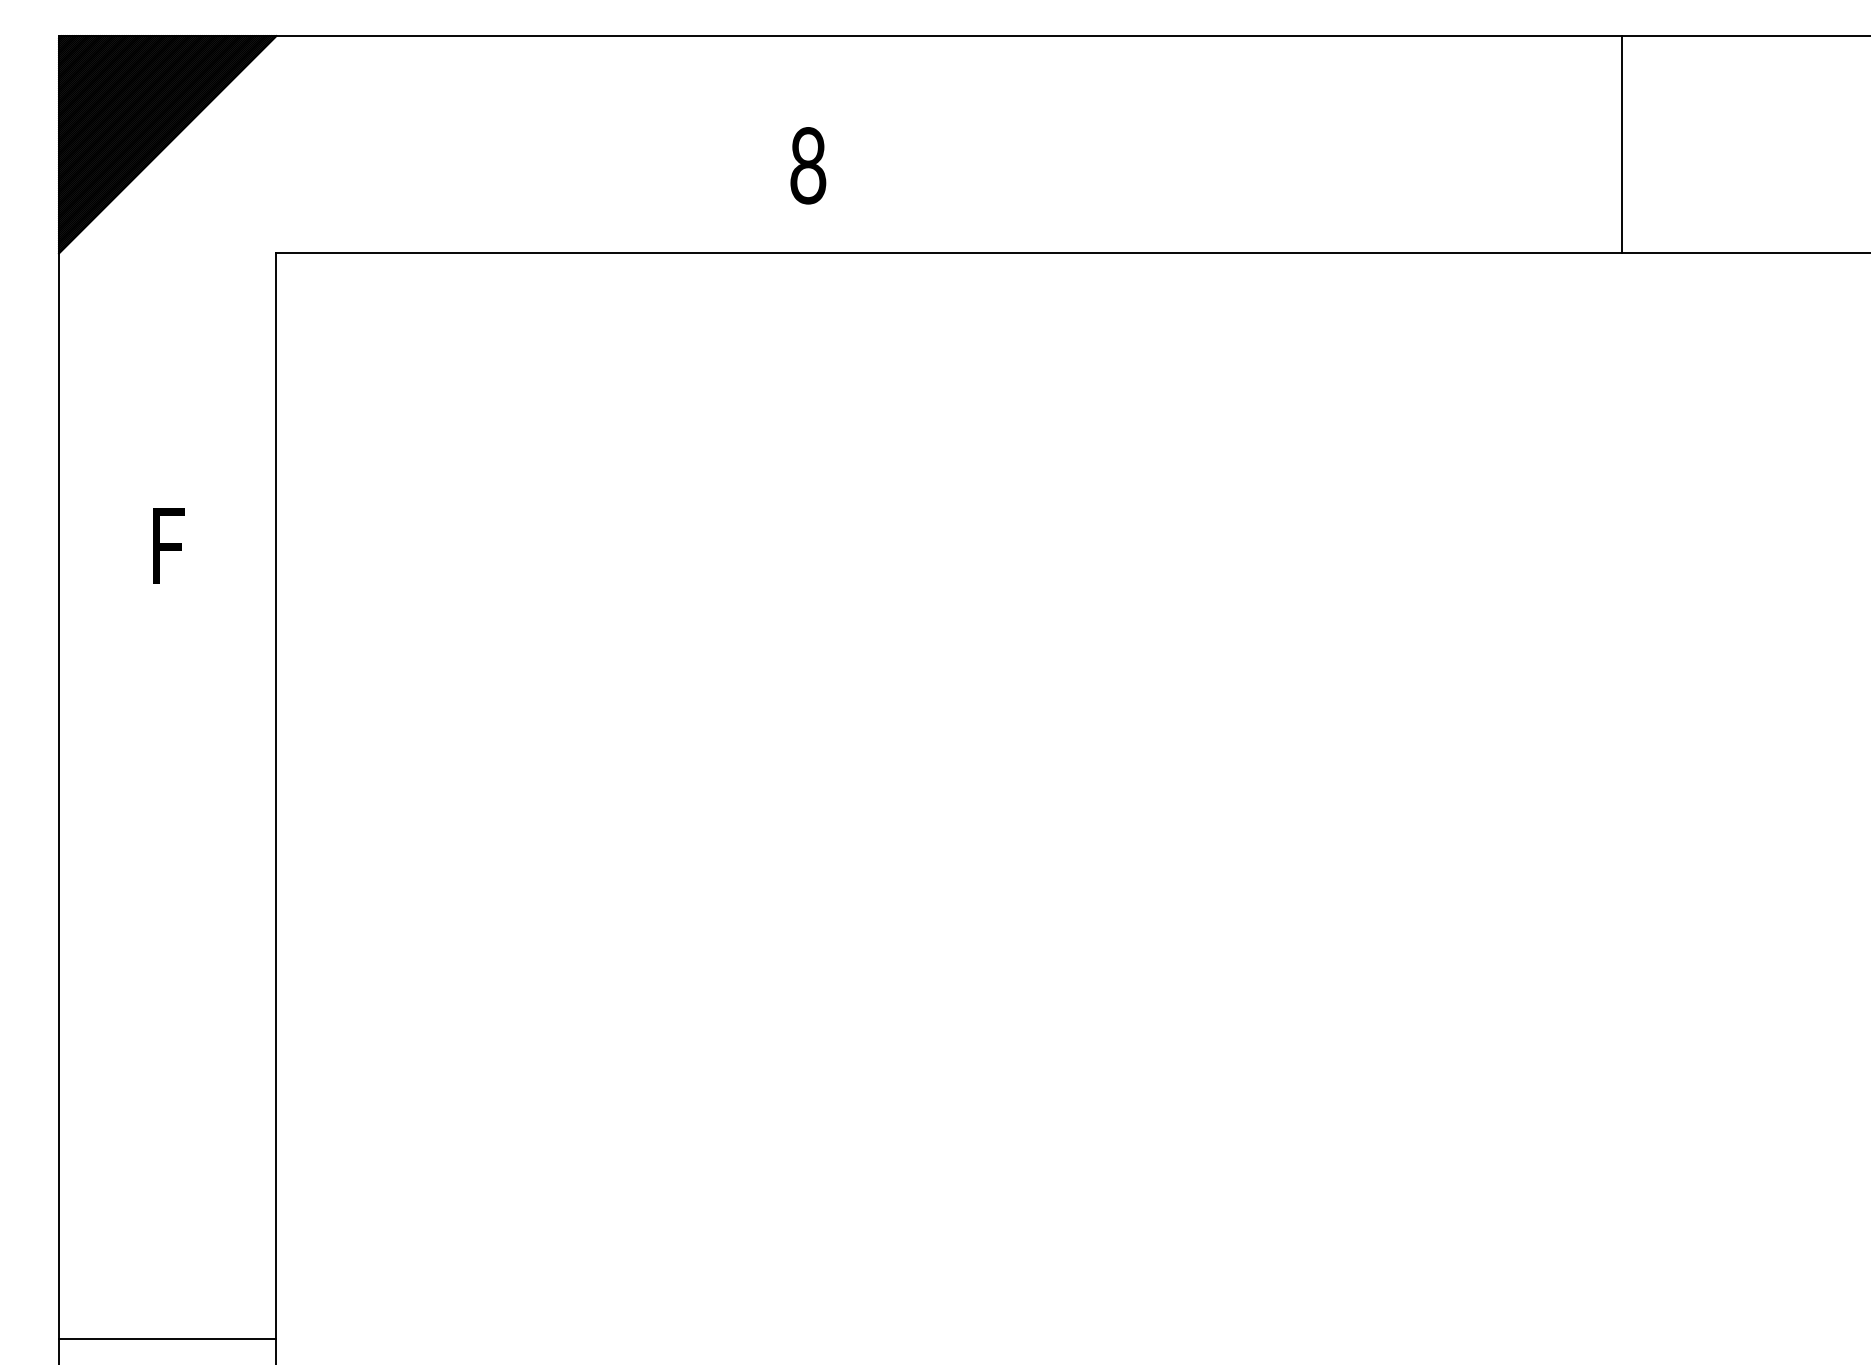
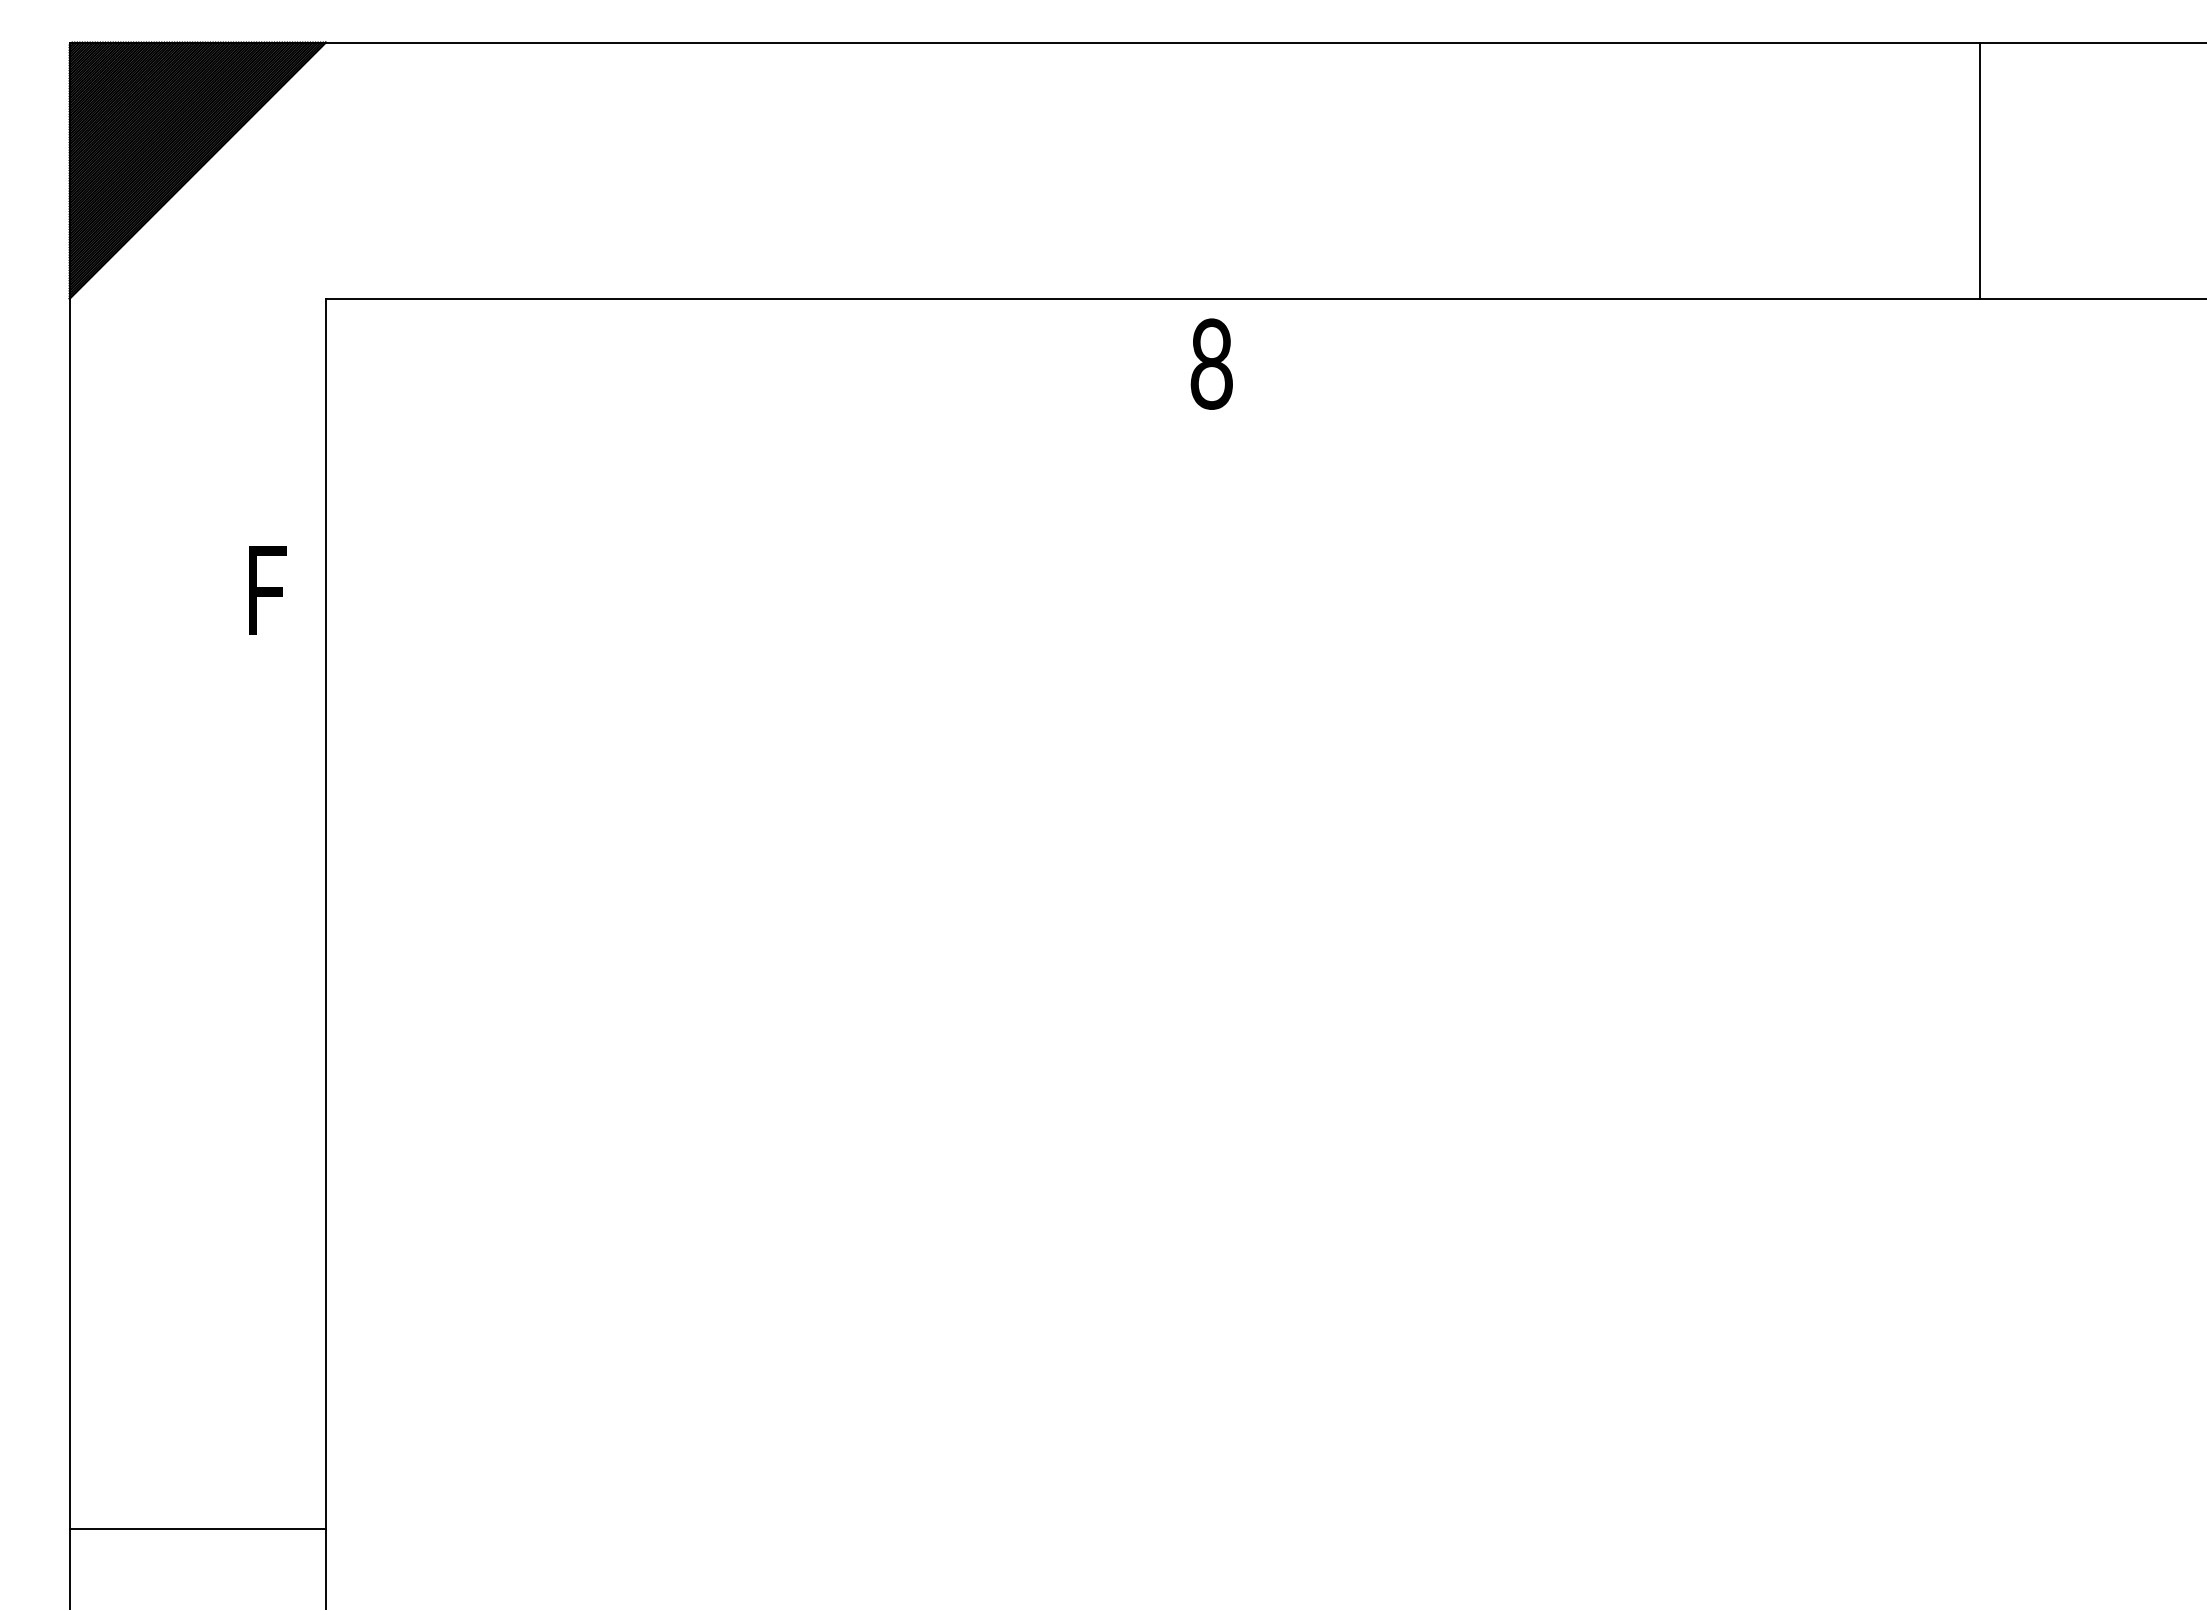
line: (1622, 144) -> (1979, 170), moved
text: (808, 165) -> (1212, 363), moved
text: (168, 545) -> (267, 590), moved
line: (167, 1338) -> (197, 1528), moved

